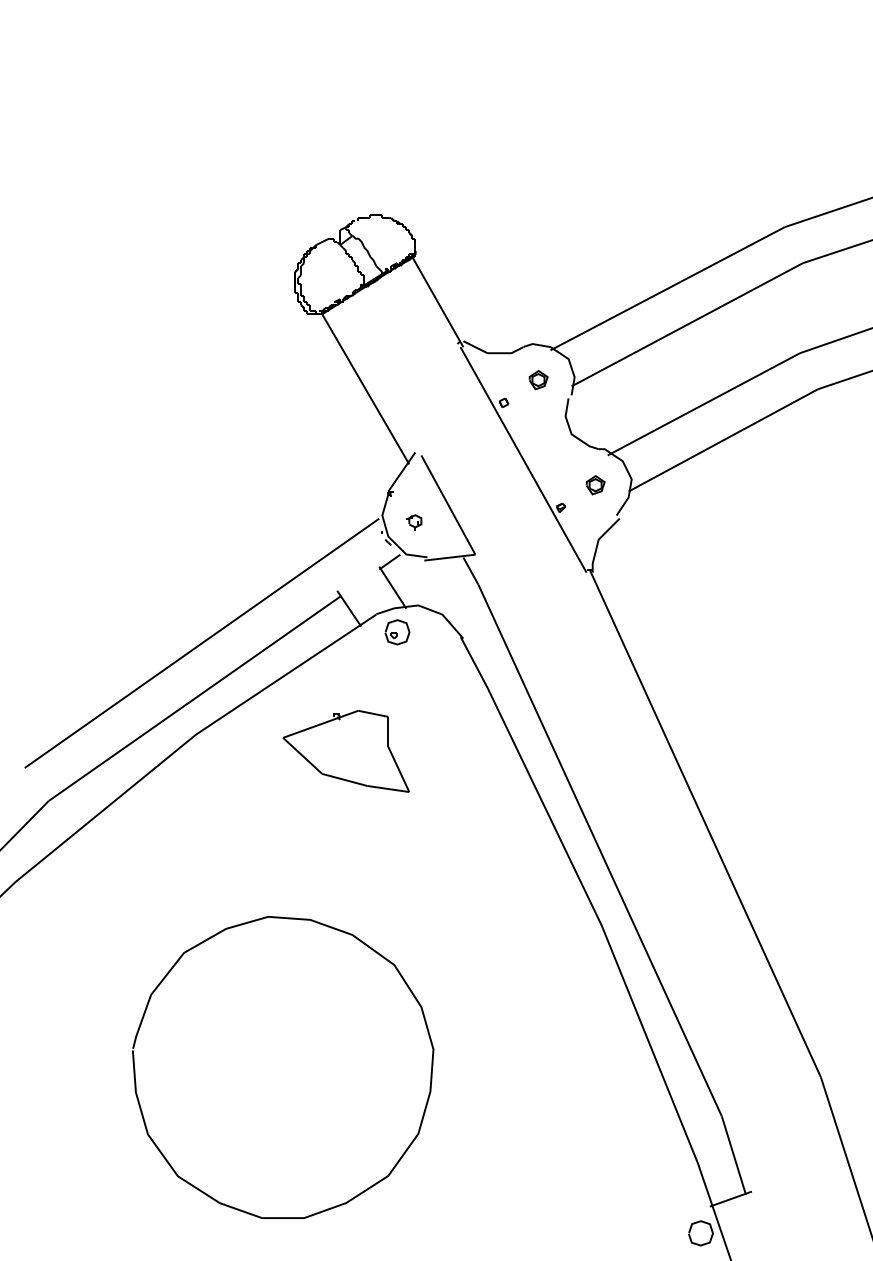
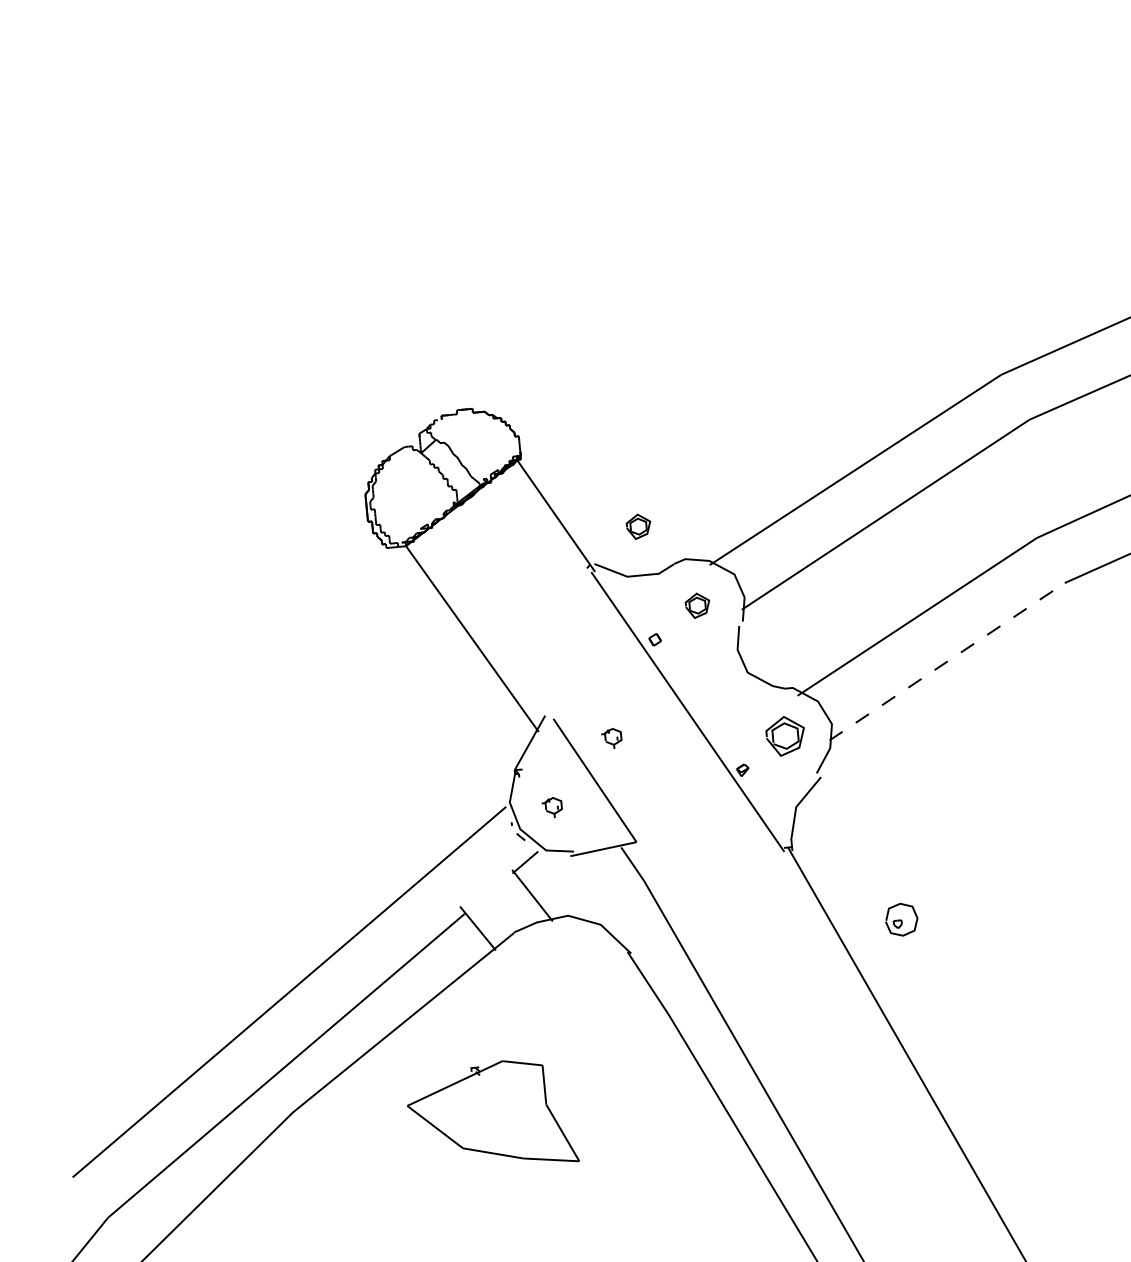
part: (499, 316) -> (638, 527), added
line: (723, 440) -> (947, 661), solid -> dashed
part: (464, 474) -> (612, 738), added
part: (595, 485) -> (785, 736), size x1.6
part: (397, 632) -> (901, 919), moved

